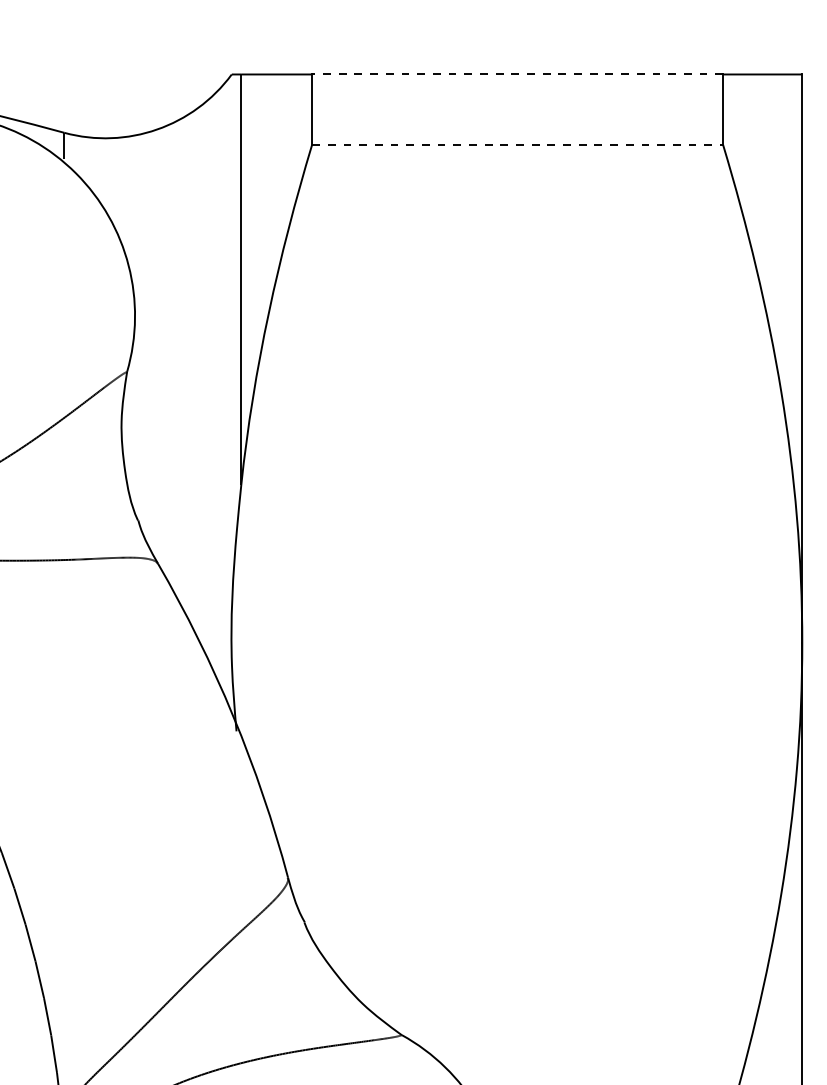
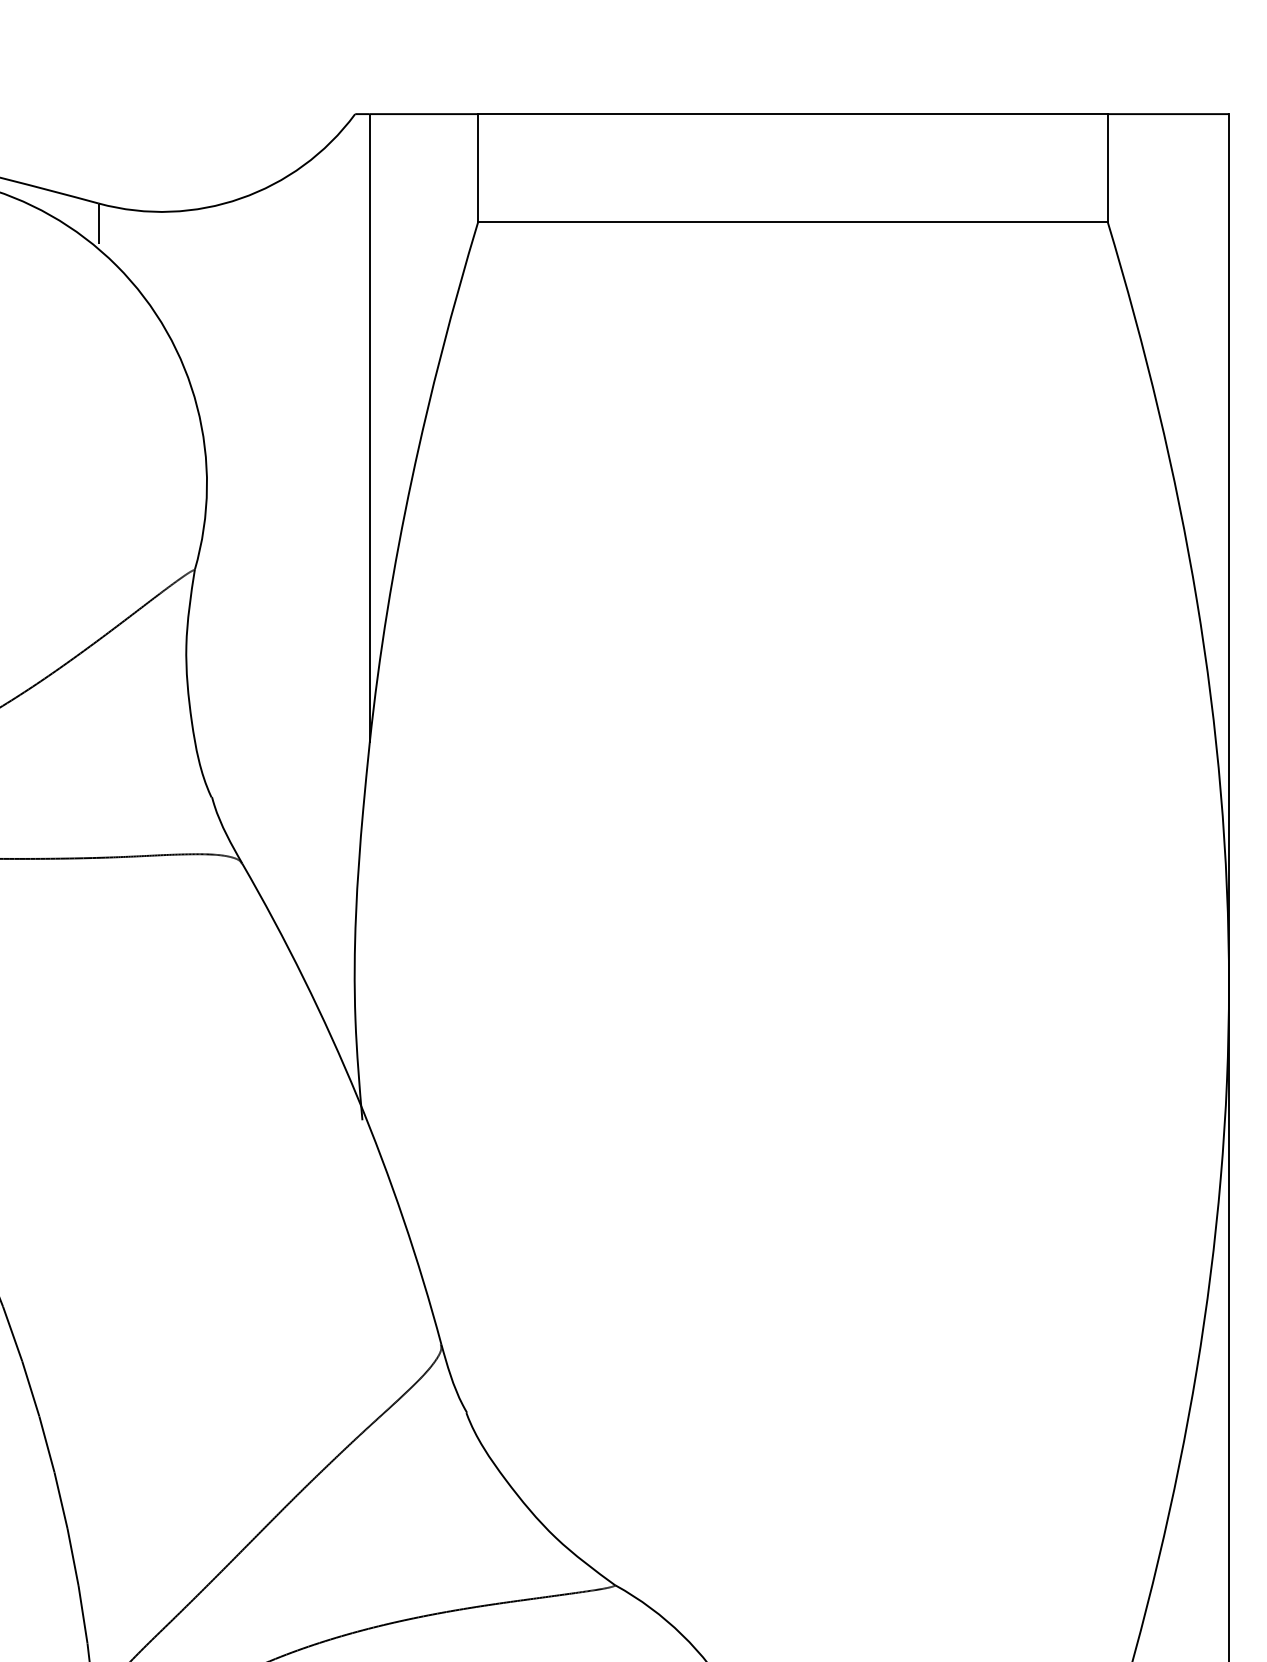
line: (517, 74) -> (792, 114), dashed -> solid
line: (518, 144) -> (794, 221), dashed -> solid

